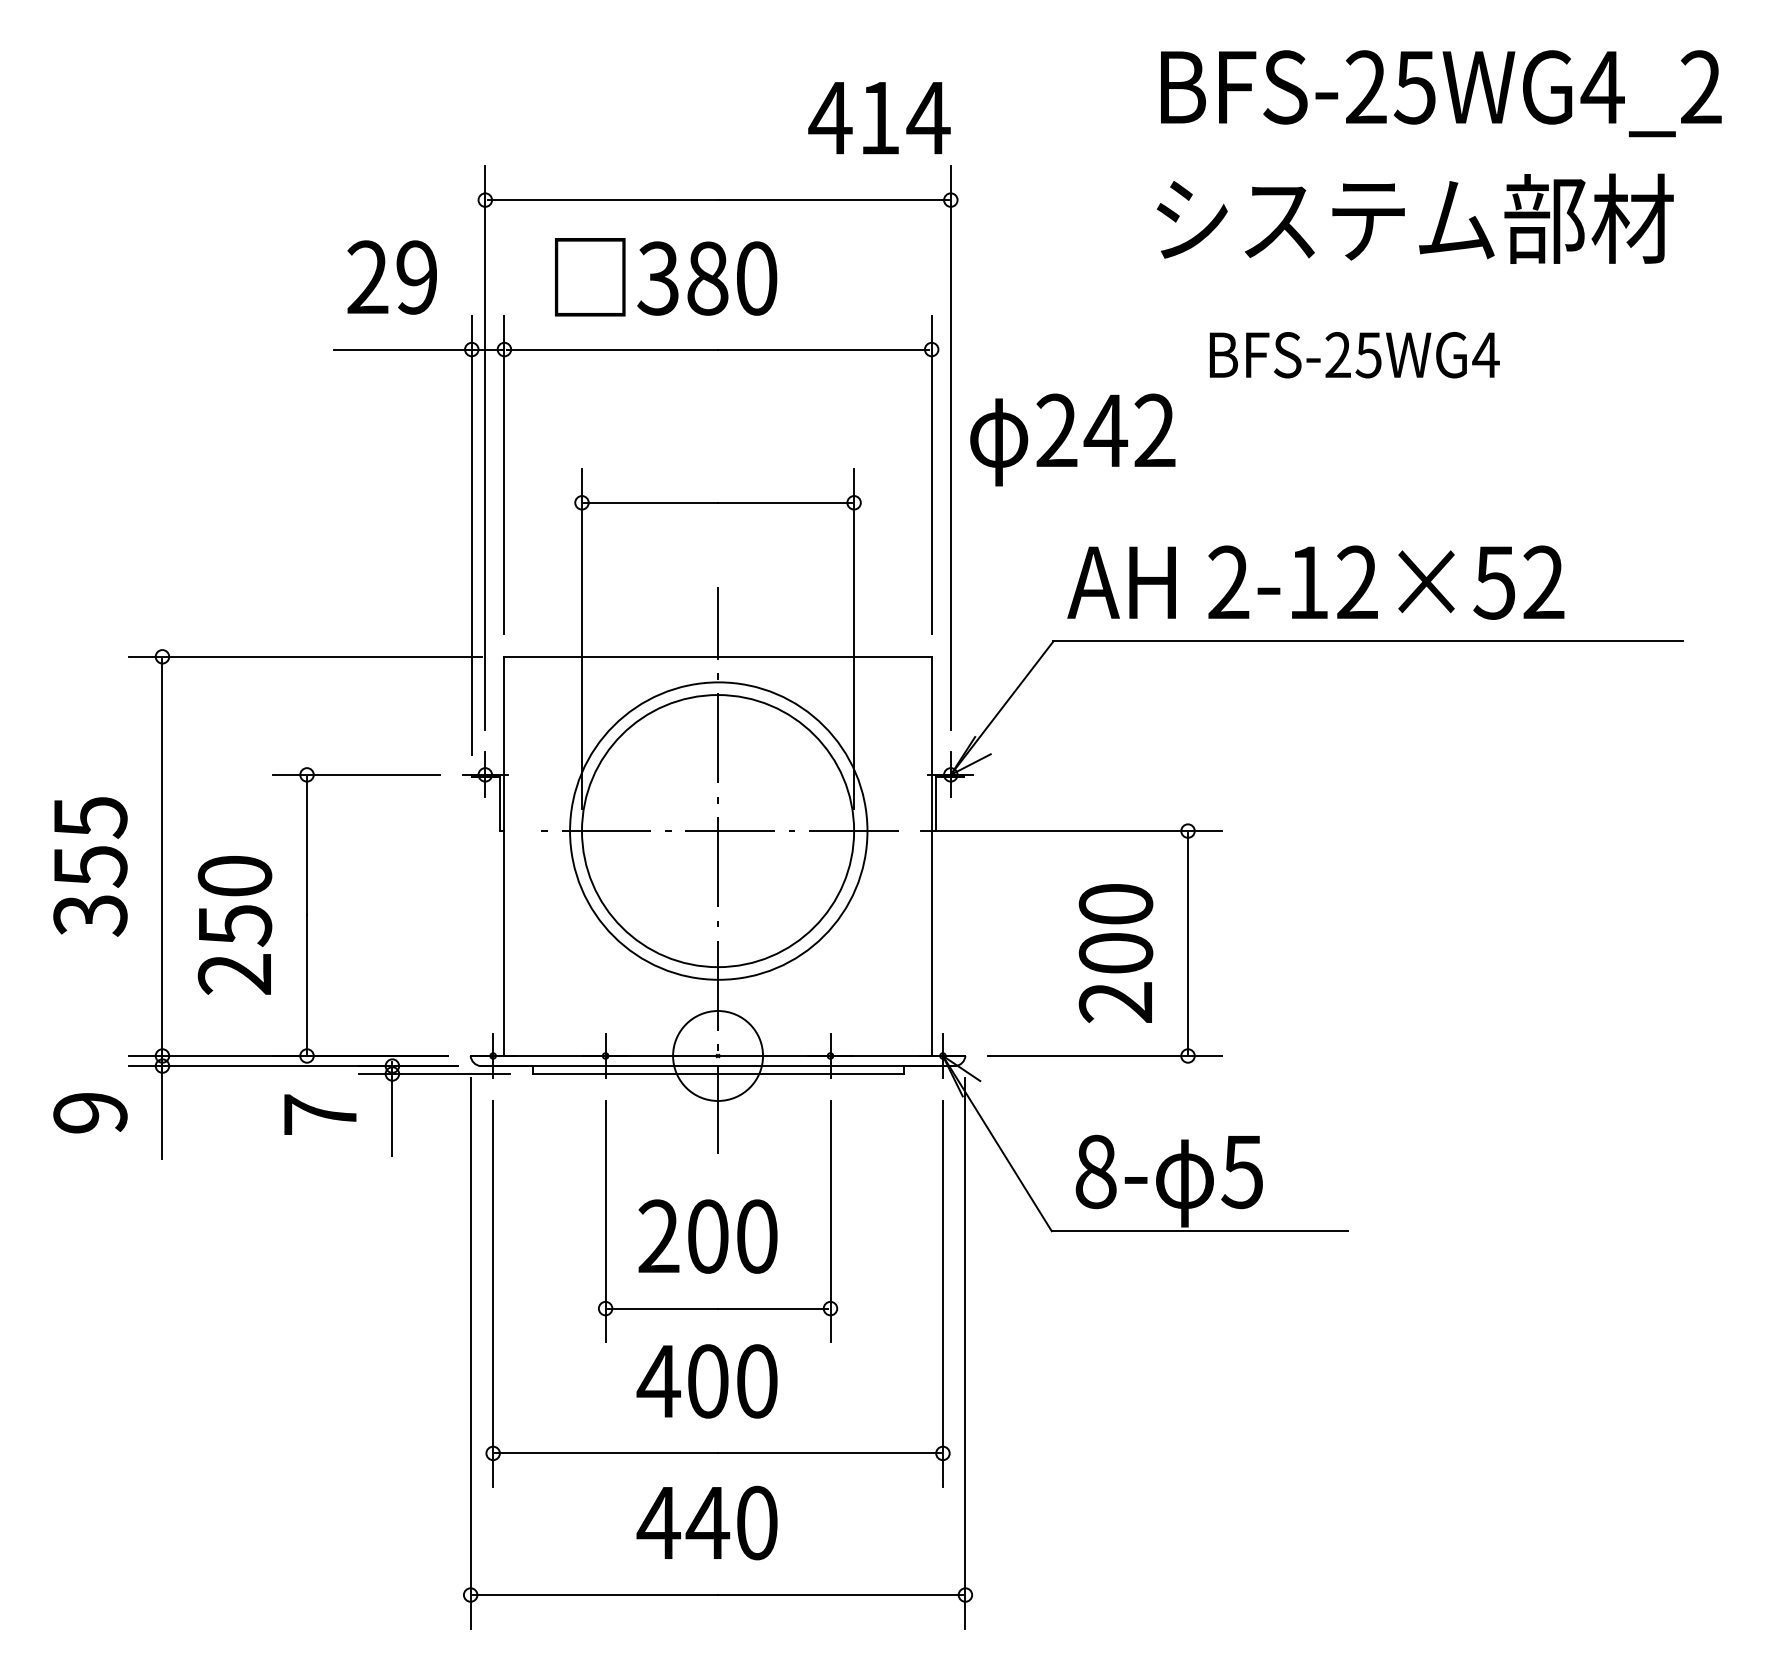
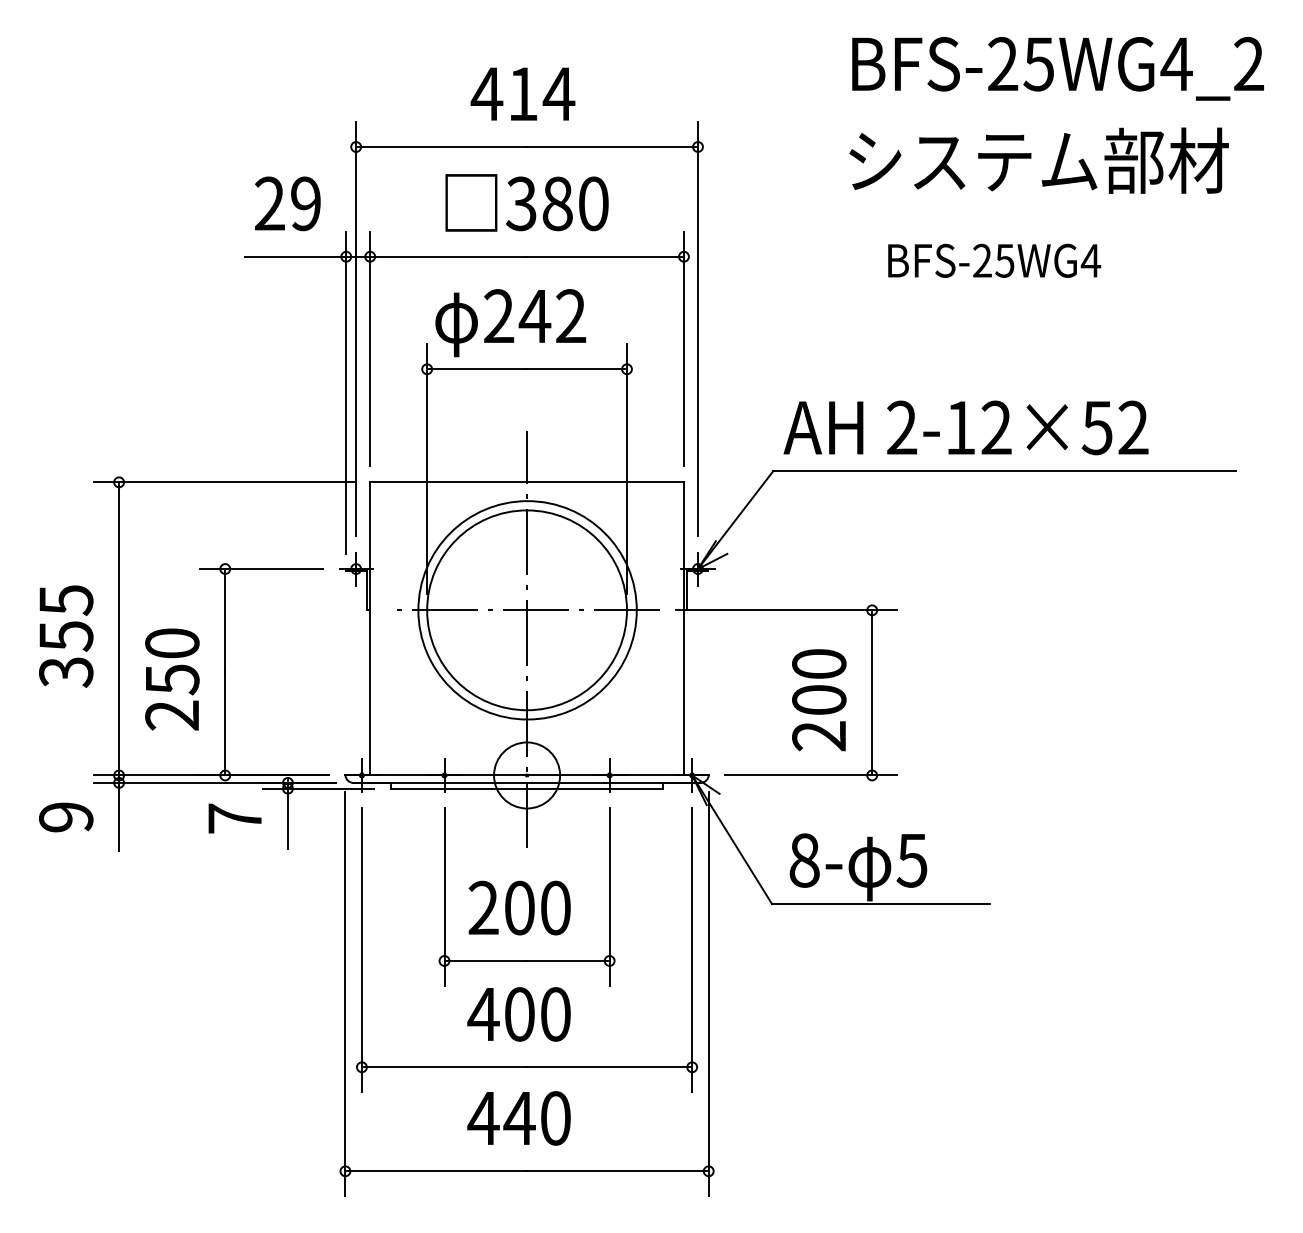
text: (879, 118) -> (522, 94), moved
text: (666, 277) -> (527, 203), moved
text: (1072, 439) -> (510, 322), moved

